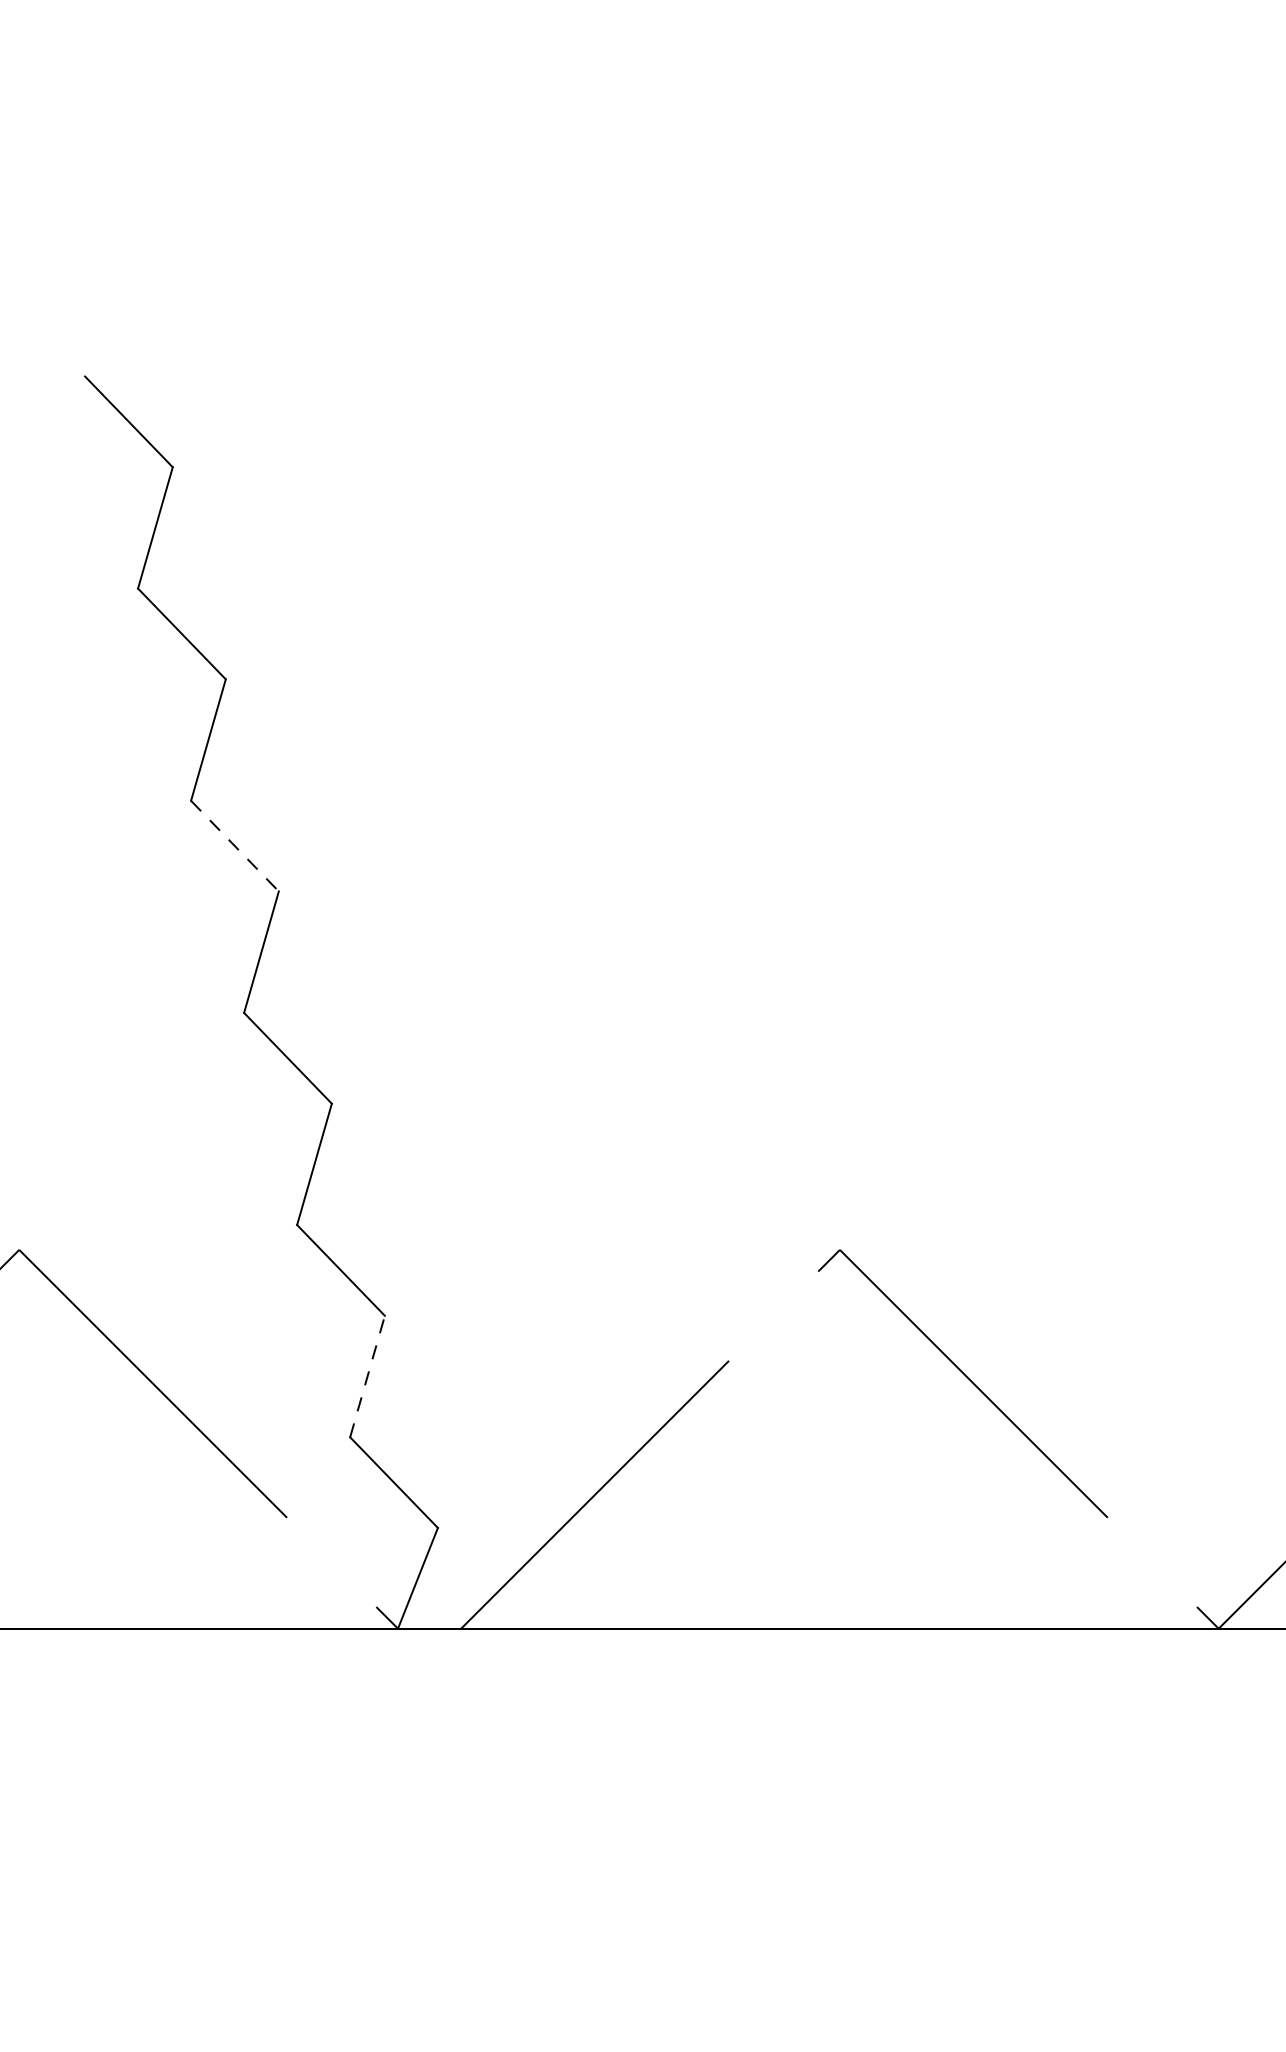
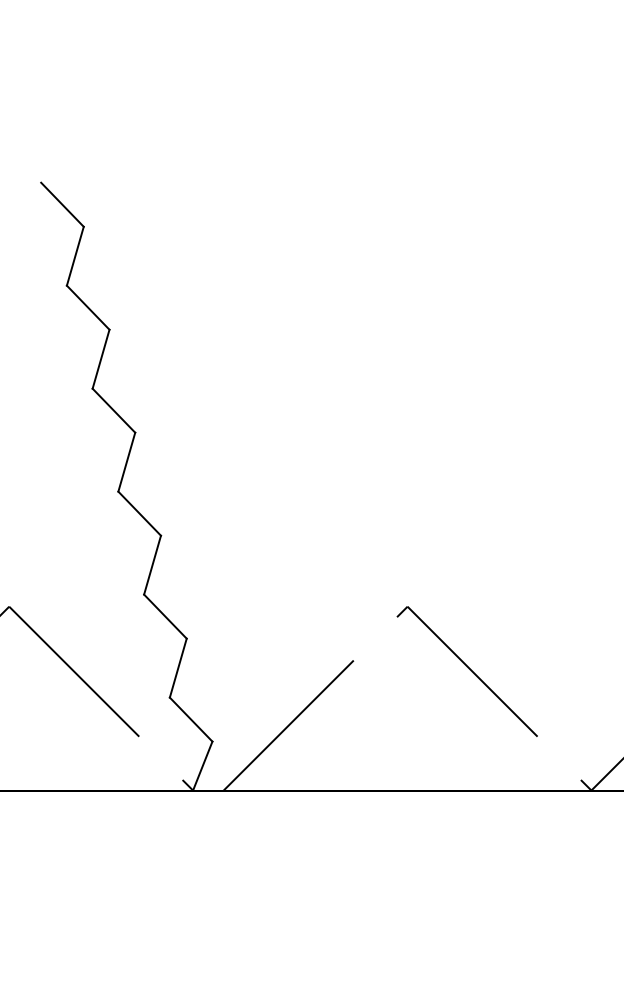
line: (234, 845) -> (113, 410), dashed -> solid
line: (367, 1377) -> (178, 668), dashed -> solid

